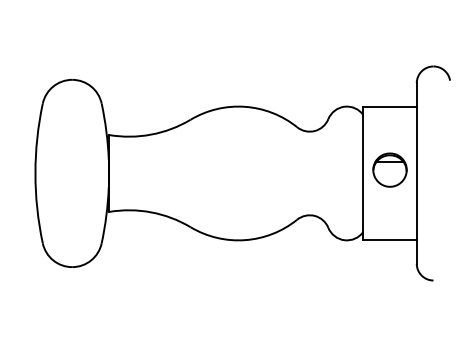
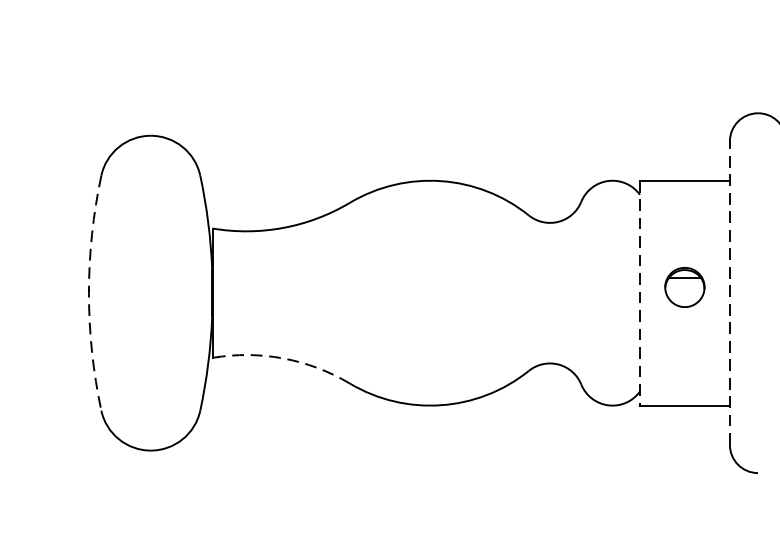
part: (389, 169) -> (684, 286), size x0.7
arc: (35, 173) -> (89, 293), solid -> dashed
line: (363, 173) -> (640, 293), solid -> dashed
line: (416, 173) -> (729, 293), solid -> dashed
arc: (151, 212) -> (284, 358), solid -> dashed

